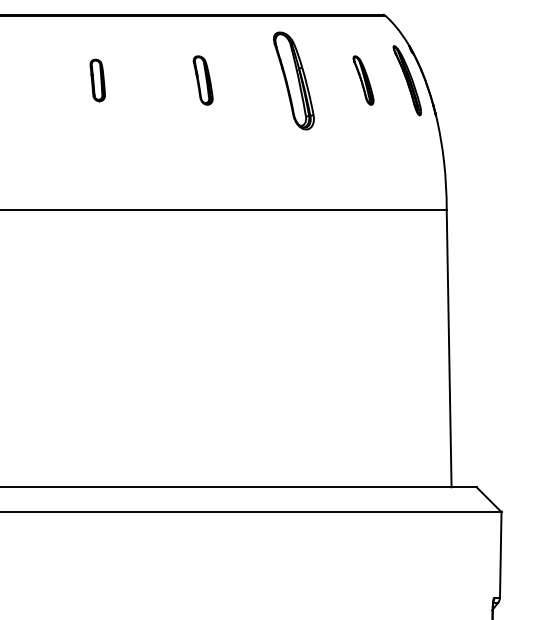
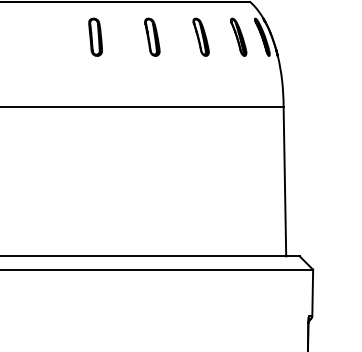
part: (97, 79) -> (95, 36), size x1.67
part: (203, 79) -> (152, 36), size x1.43
part: (292, 79) -> (200, 36), size x0.71
part: (363, 79) -> (238, 36), size x1.43

